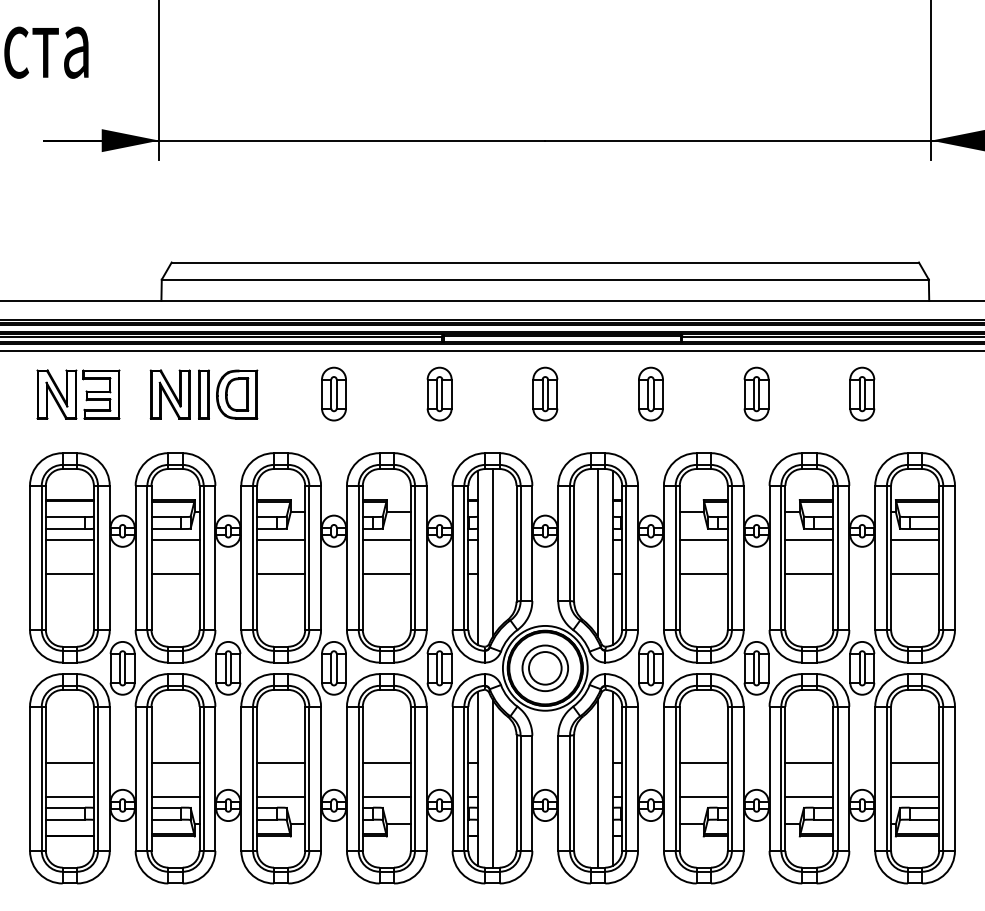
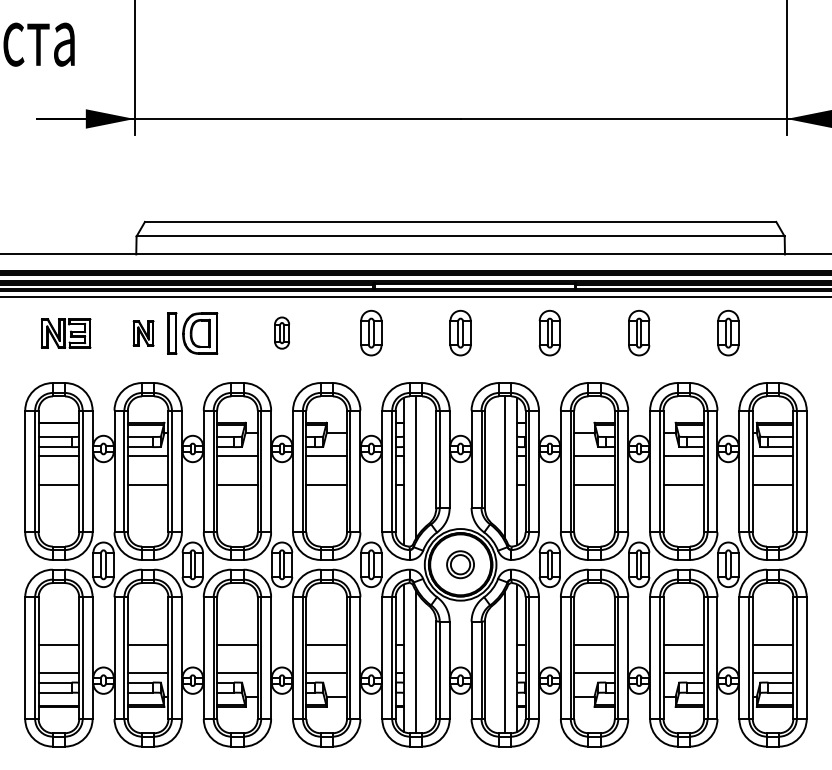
part: (333, 393) -> (281, 332), size x0.7
part: (78, 394) -> (66, 333), size x0.7
part: (169, 394) -> (143, 333), size x0.6
part: (544, 667) -> (459, 564), size x0.7

